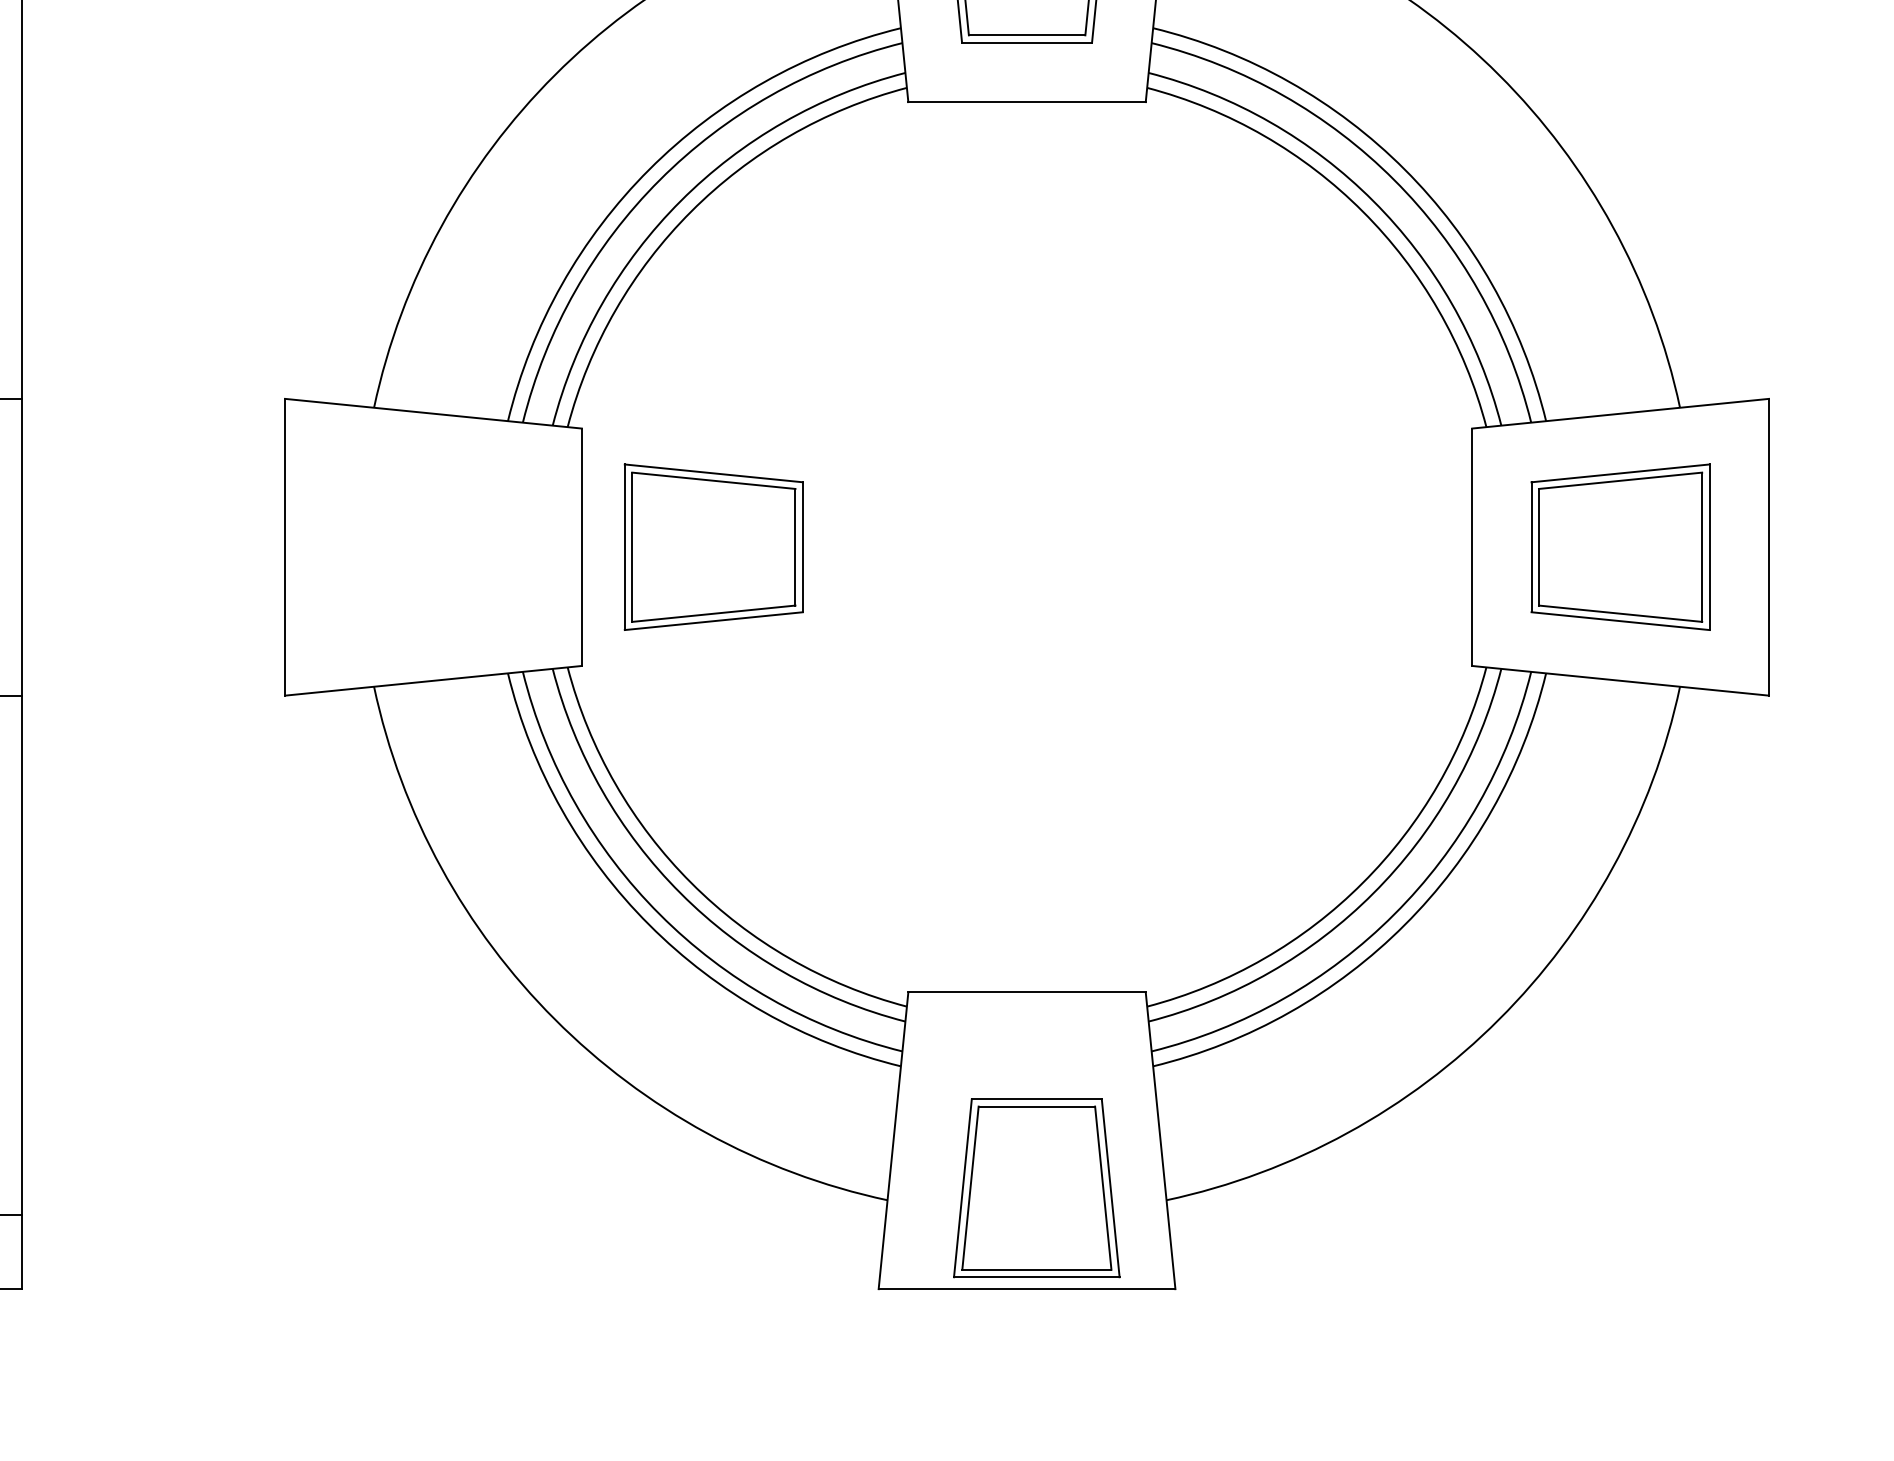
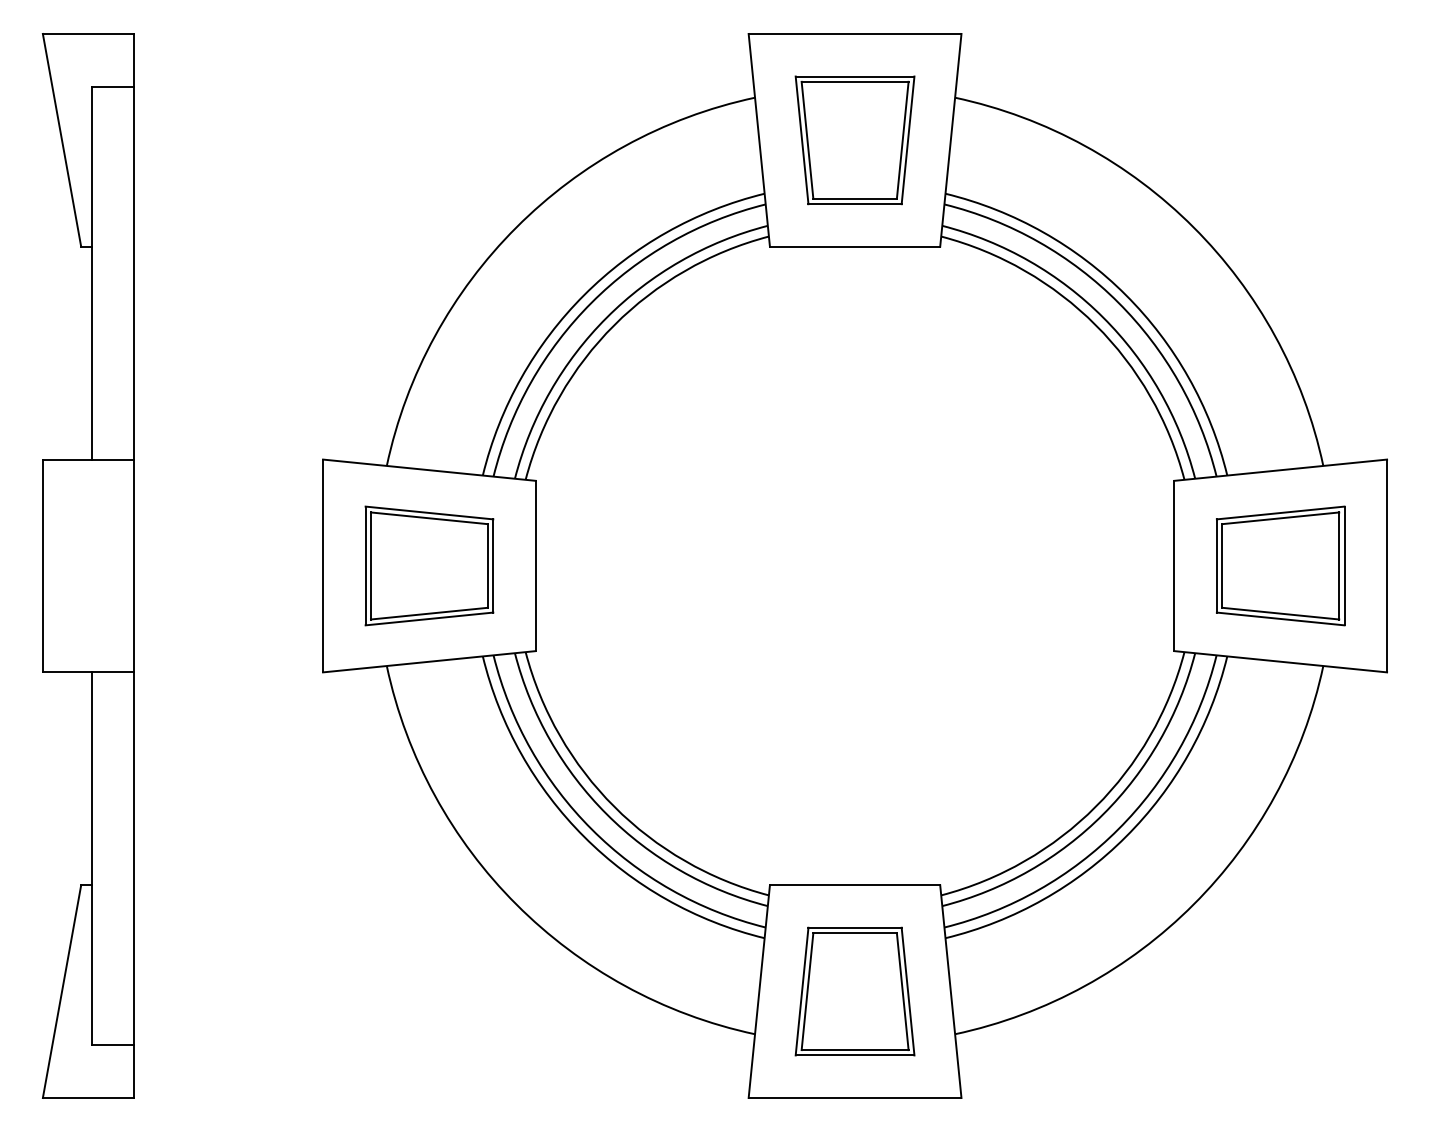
part: (713, 546) -> (429, 565), moved
part: (1036, 1188) -> (854, 991), moved

